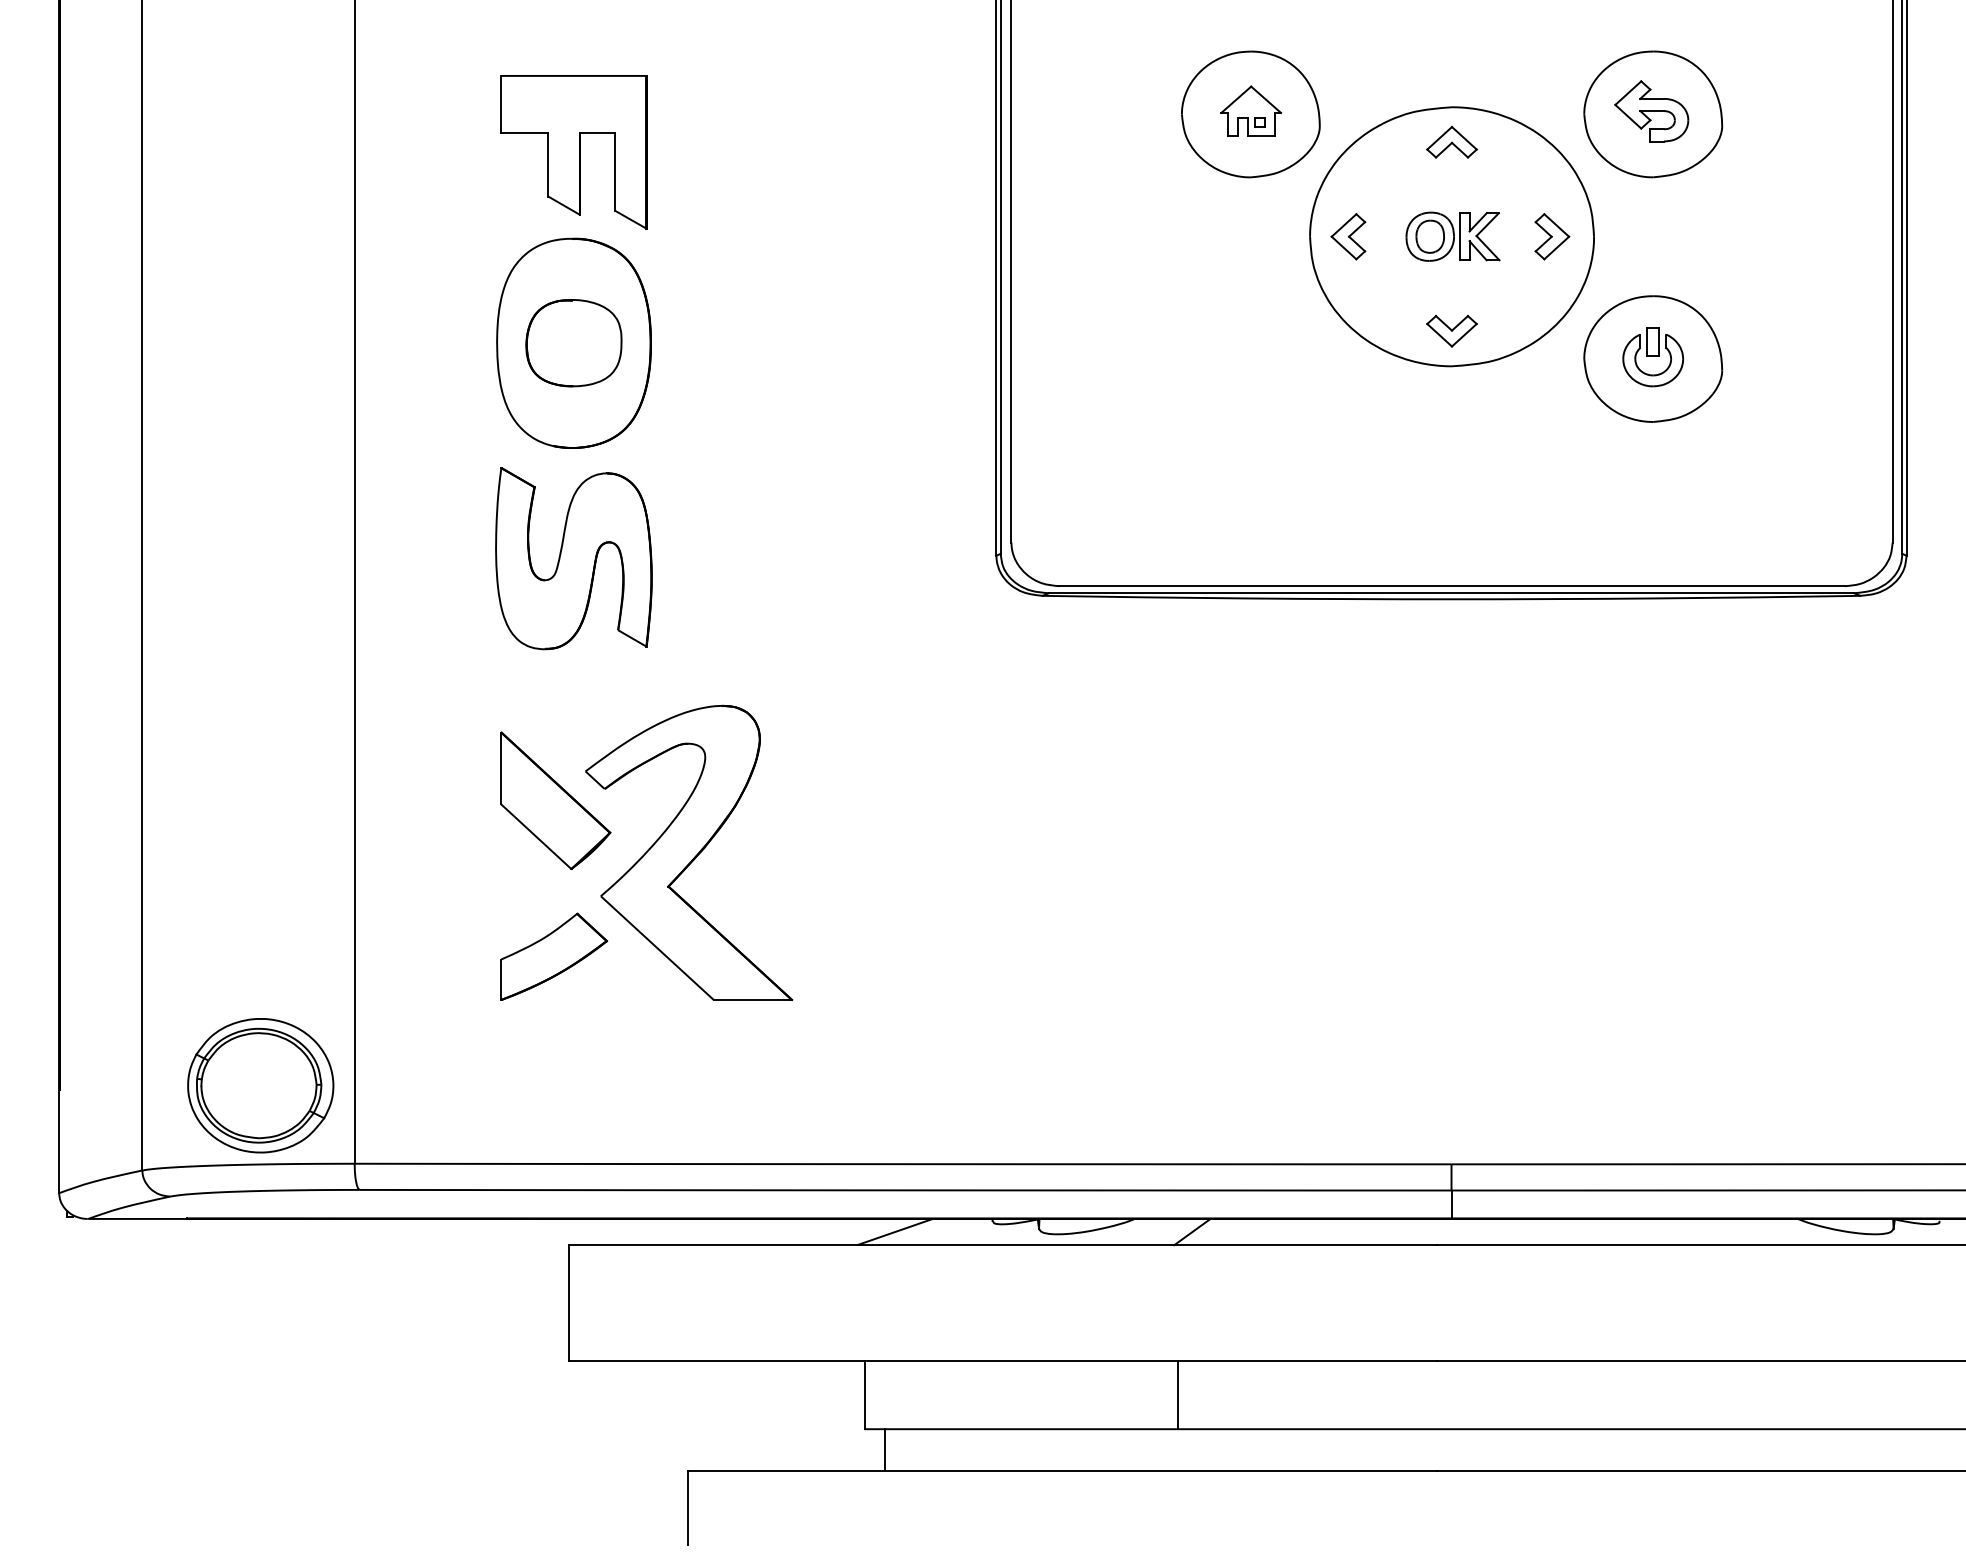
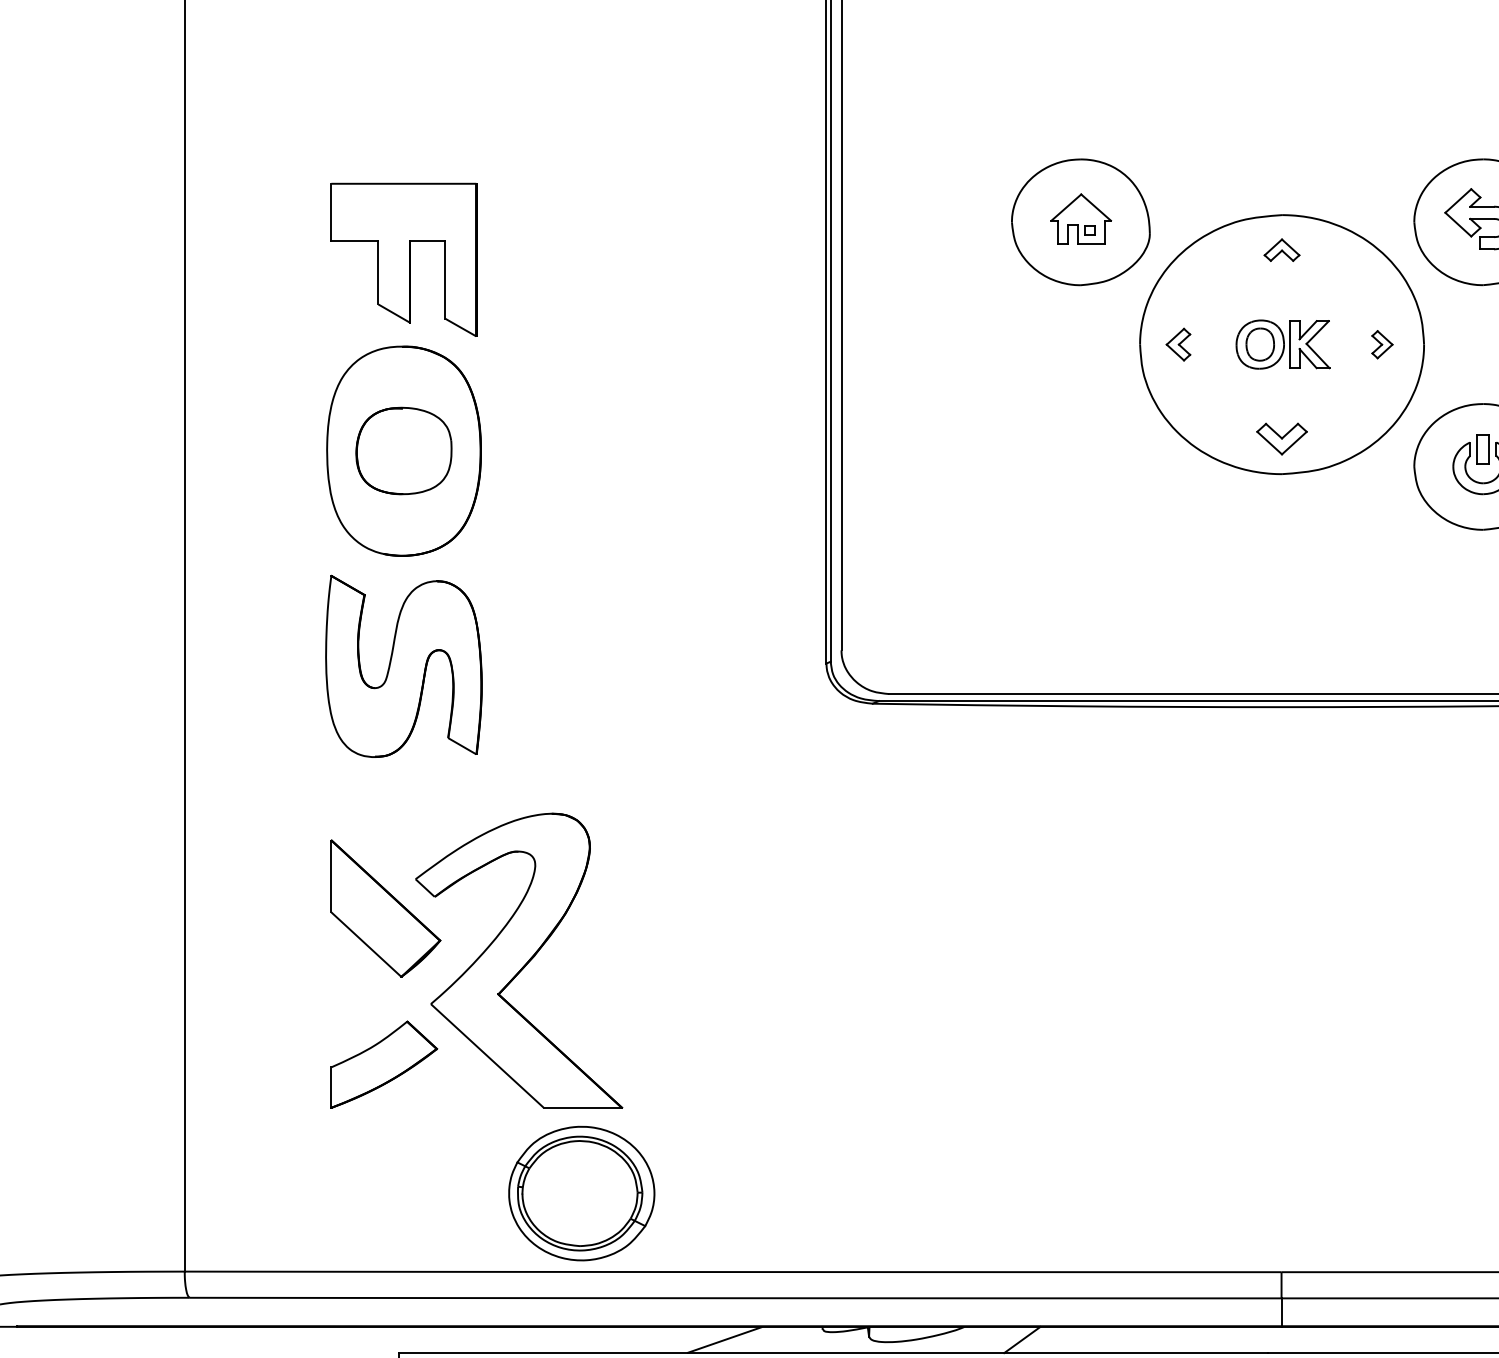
part: (1451, 142) -> (1281, 250), size x0.7
part: (1348, 236) -> (1178, 344), size x0.7
part: (1552, 236) -> (1382, 344), size x0.6
part: (260, 1085) -> (581, 1193), moved

